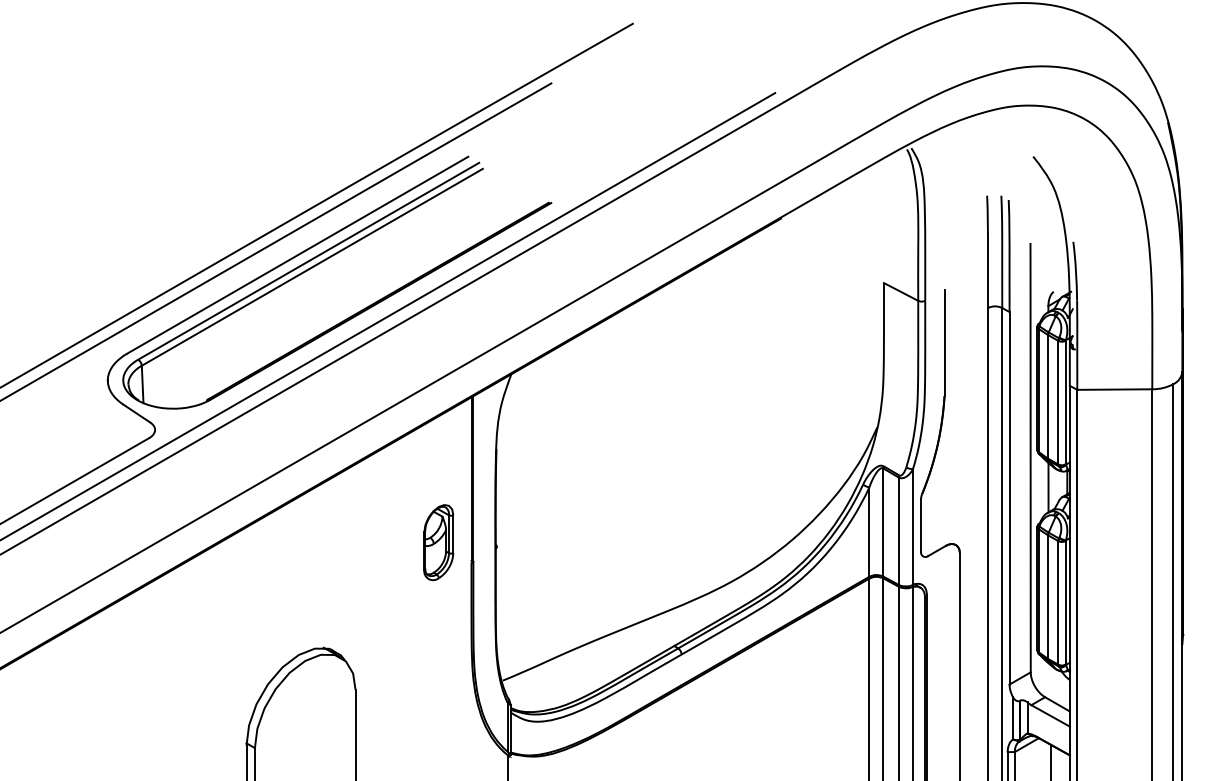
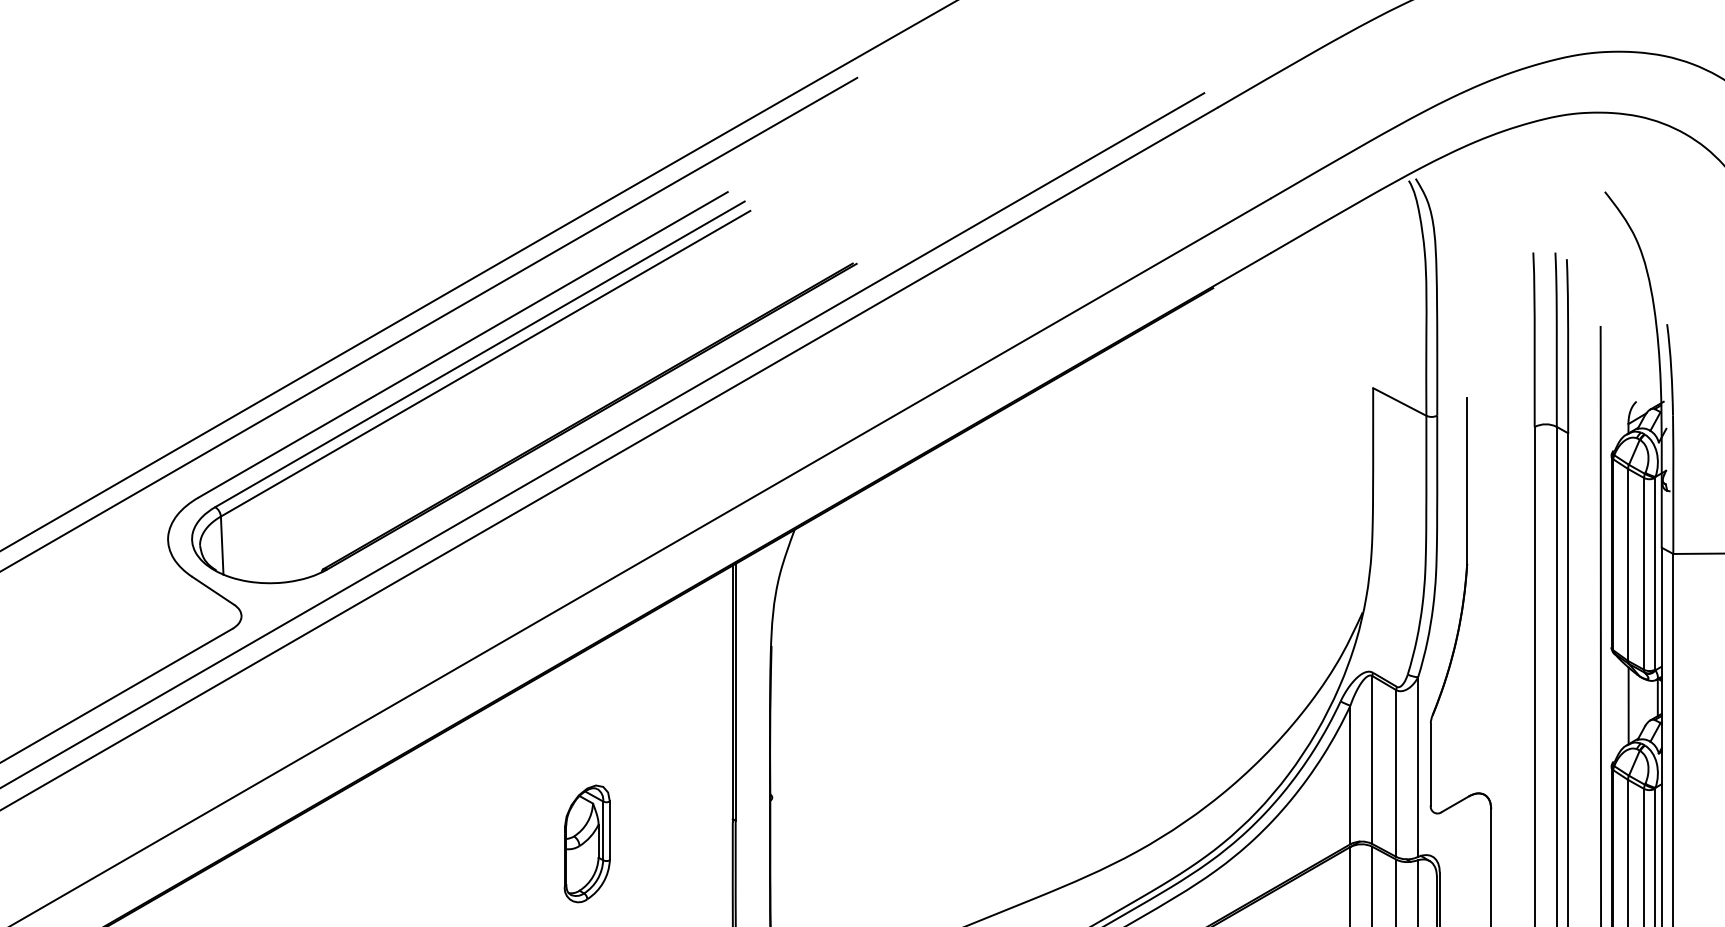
part: (438, 542) -> (586, 843), moved

